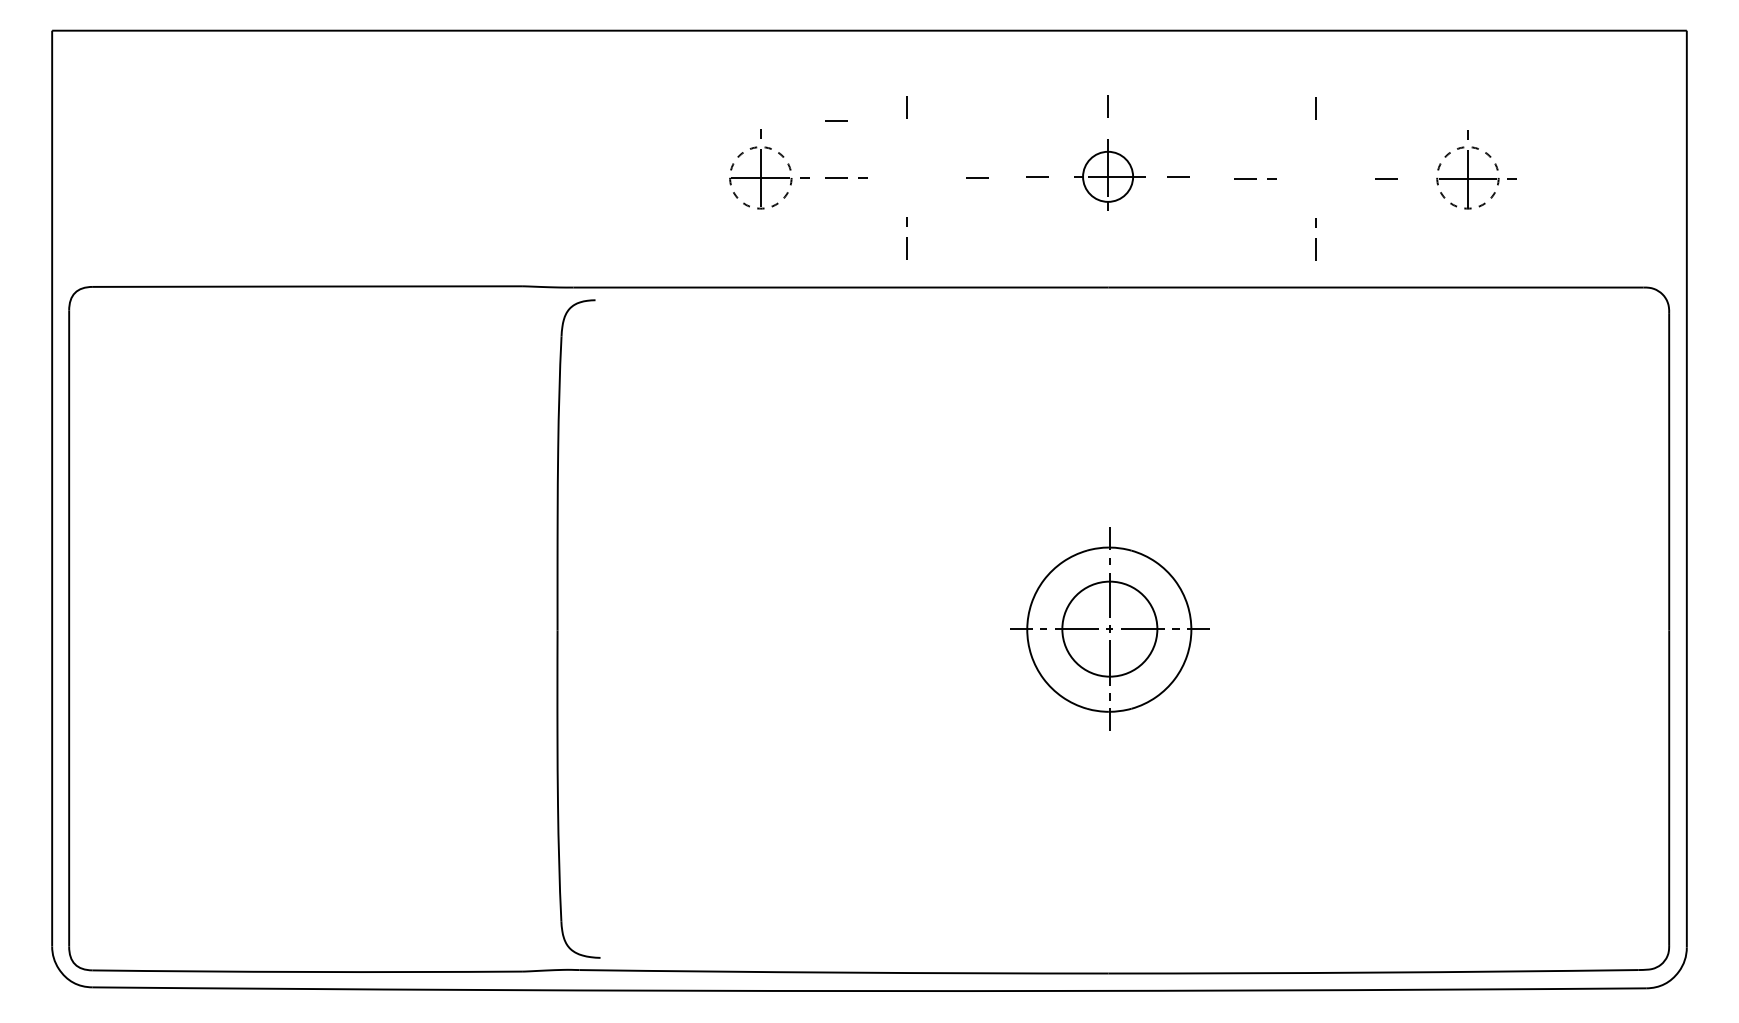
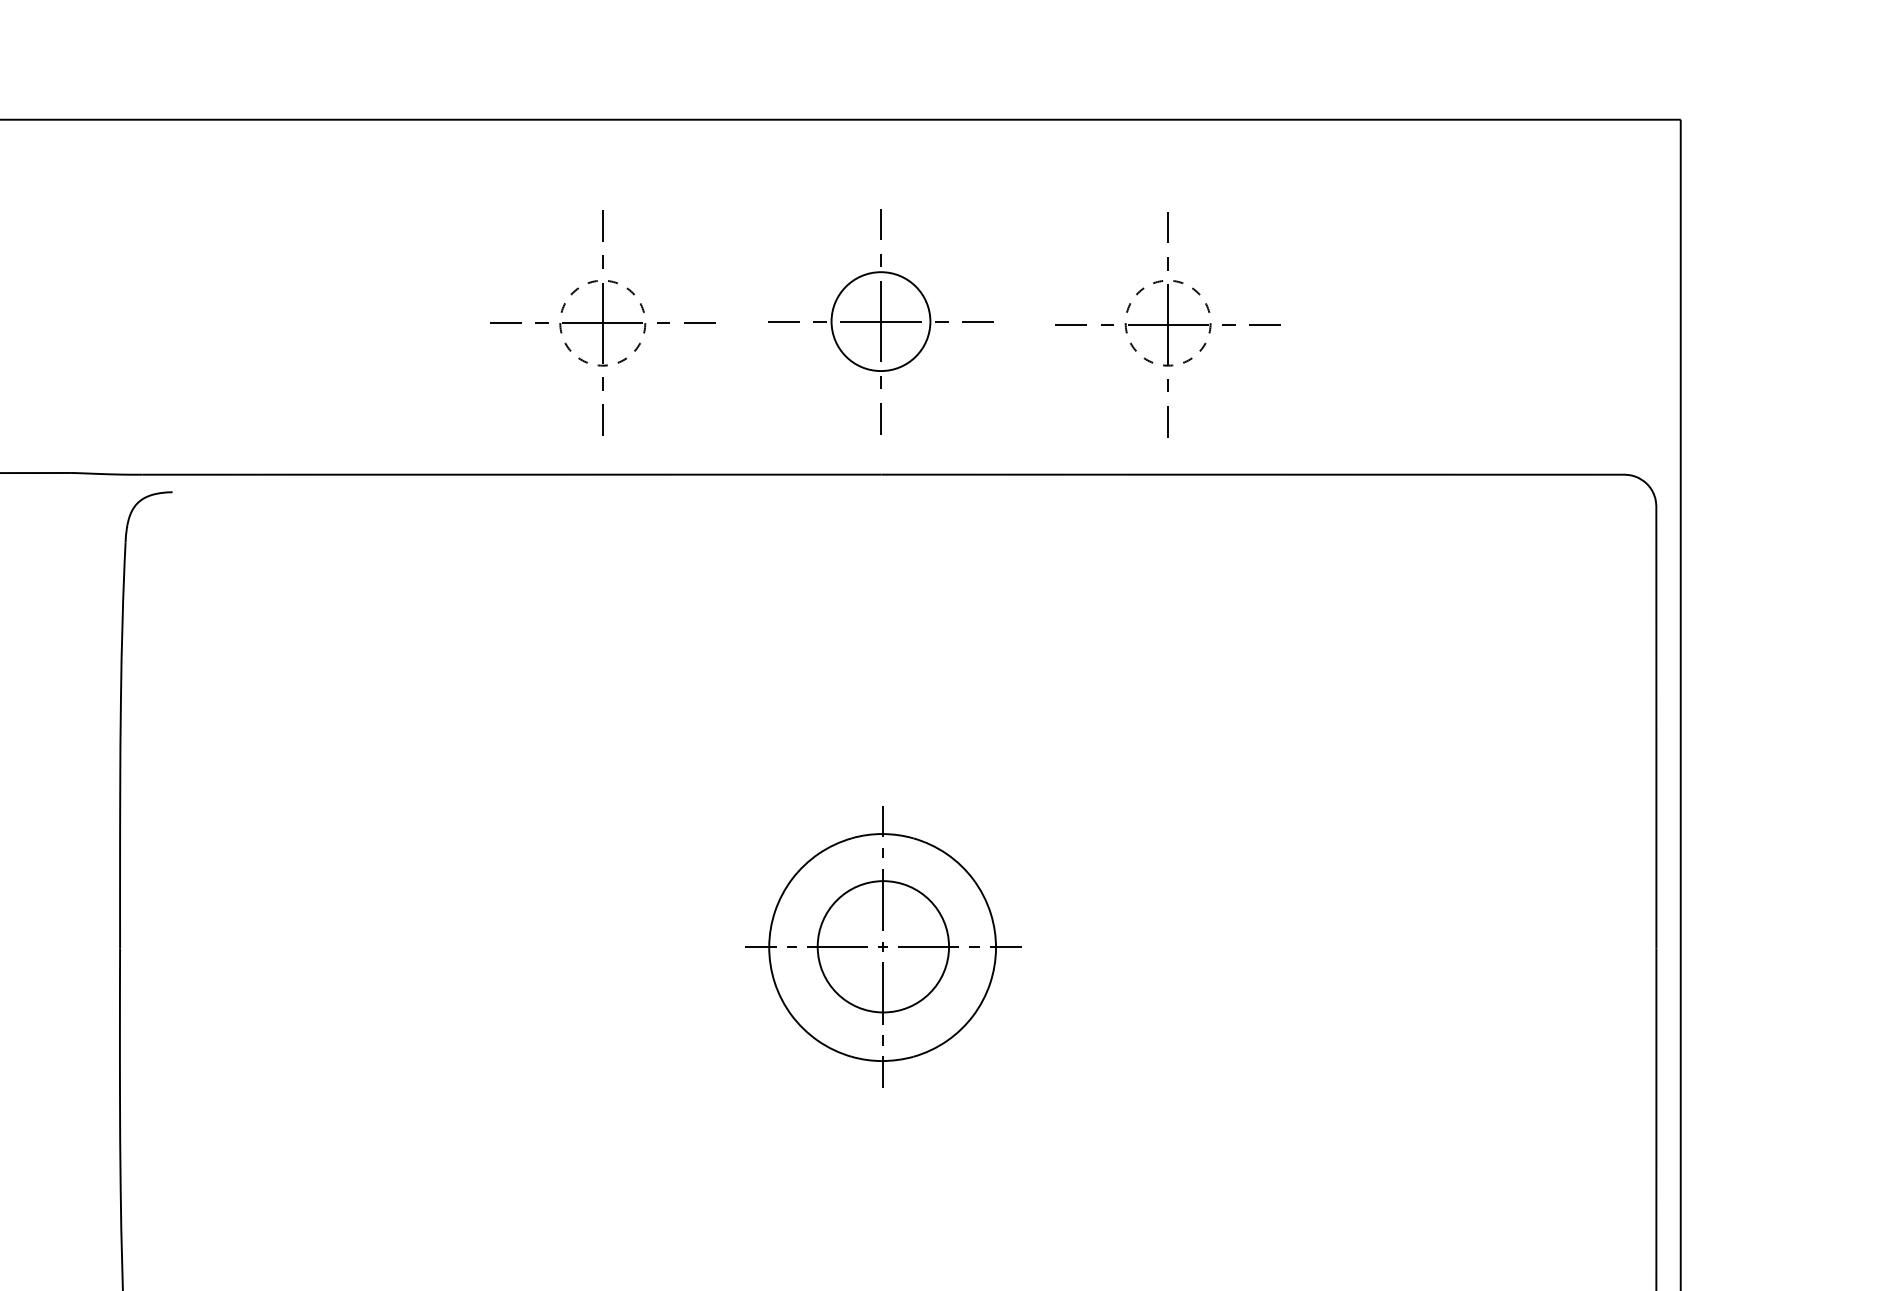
line: (836, 120) -> (505, 243), removed
part: (761, 169) -> (603, 311), moved
part: (1468, 169) -> (1168, 311), moved
part: (1107, 176) -> (880, 321), size x1.43
line: (1107, 247) -> (880, 419), added

